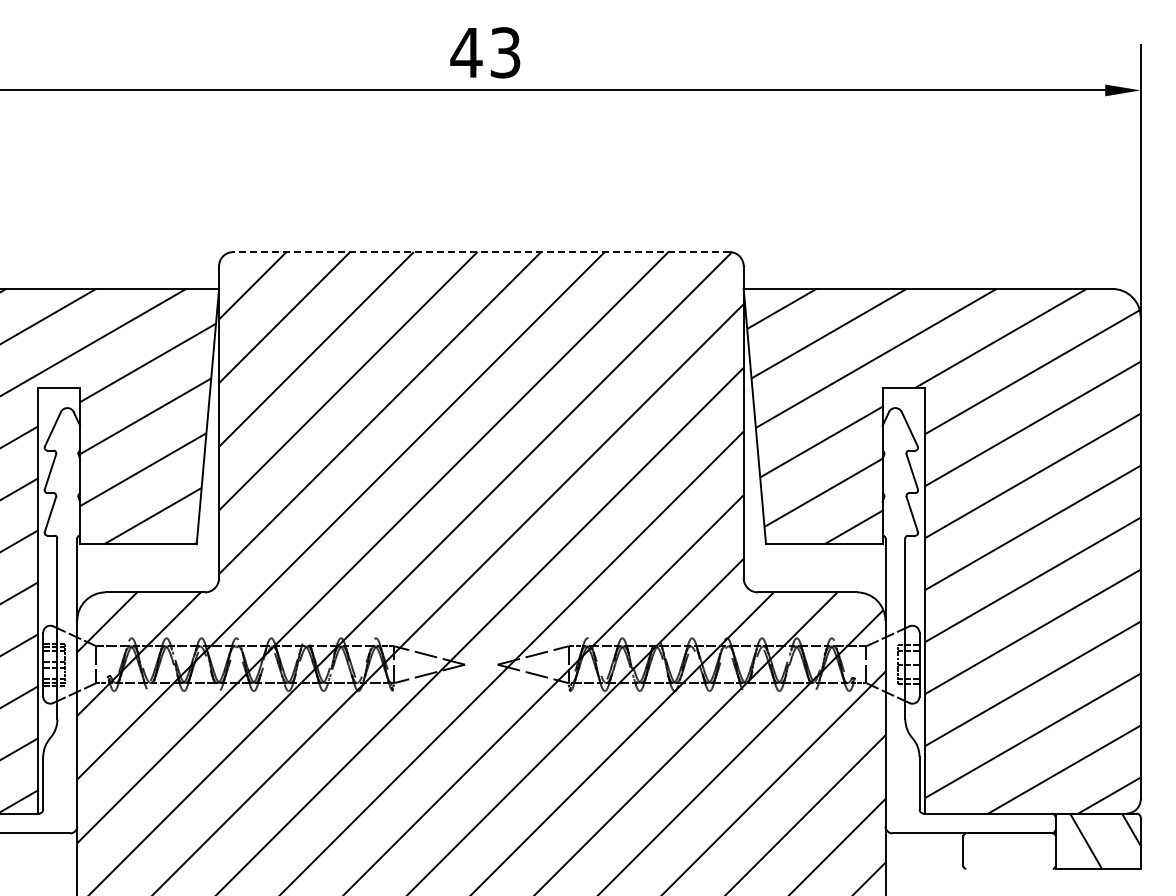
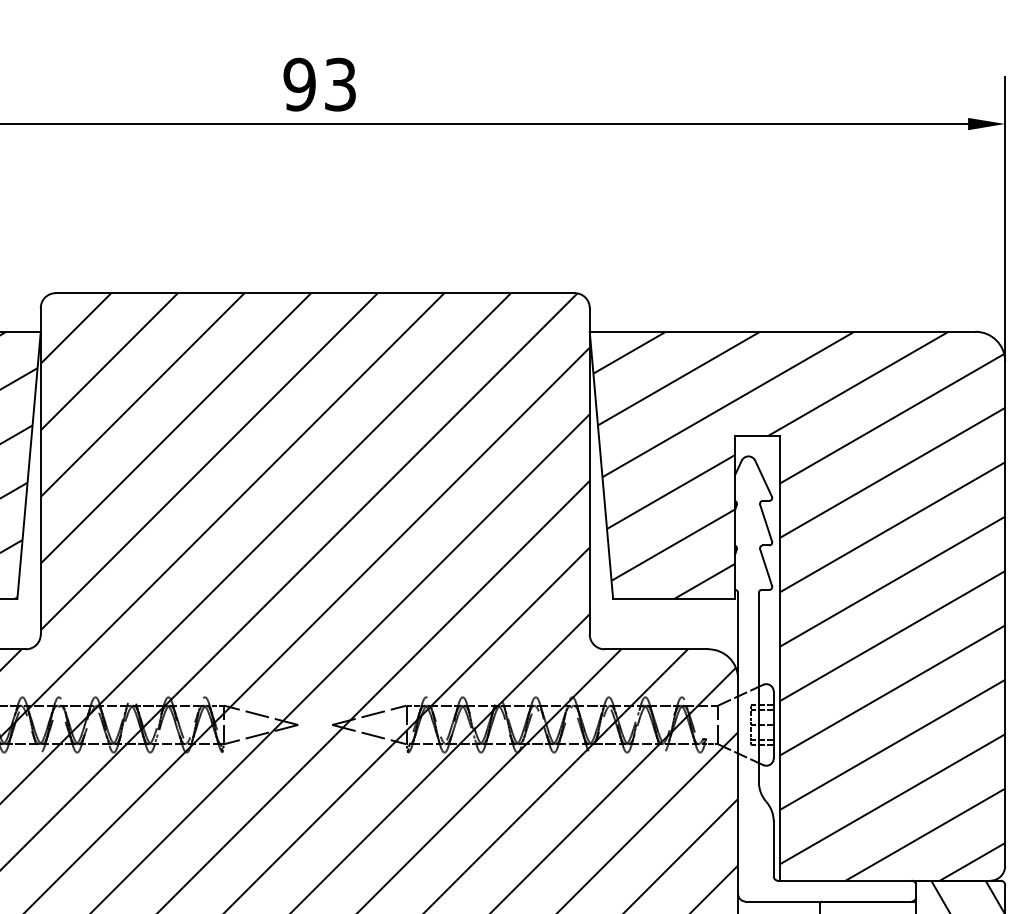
text: (466, 52) -> (299, 84), 43 -> 93
line: (480, 252) -> (314, 293), dashed -> solid

